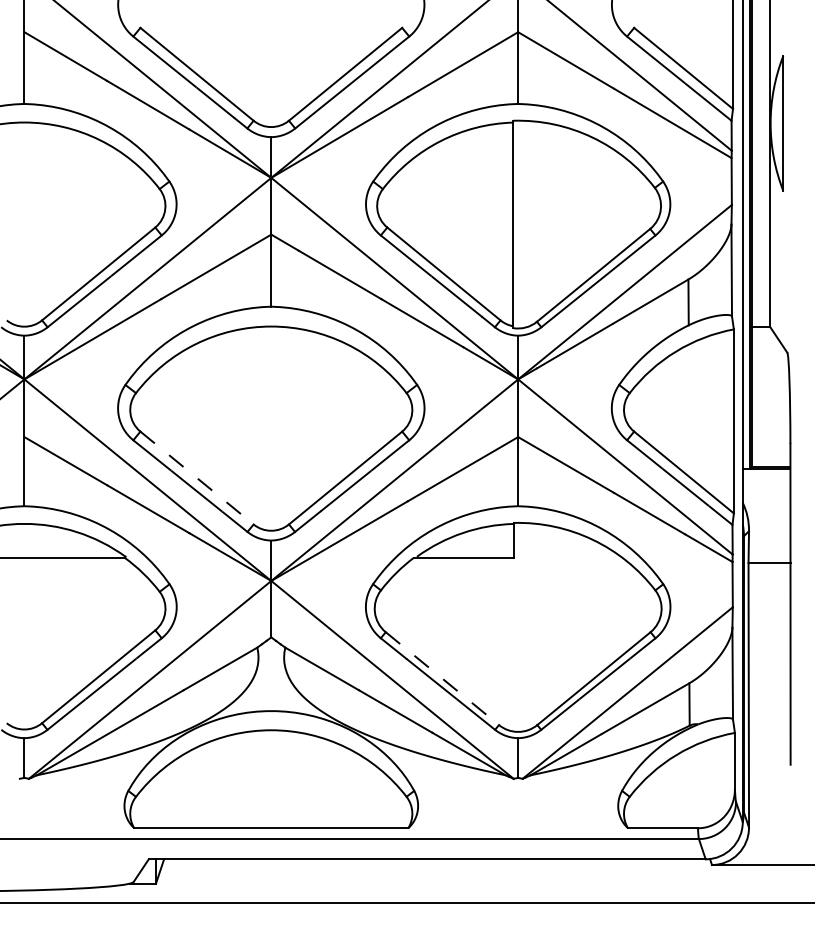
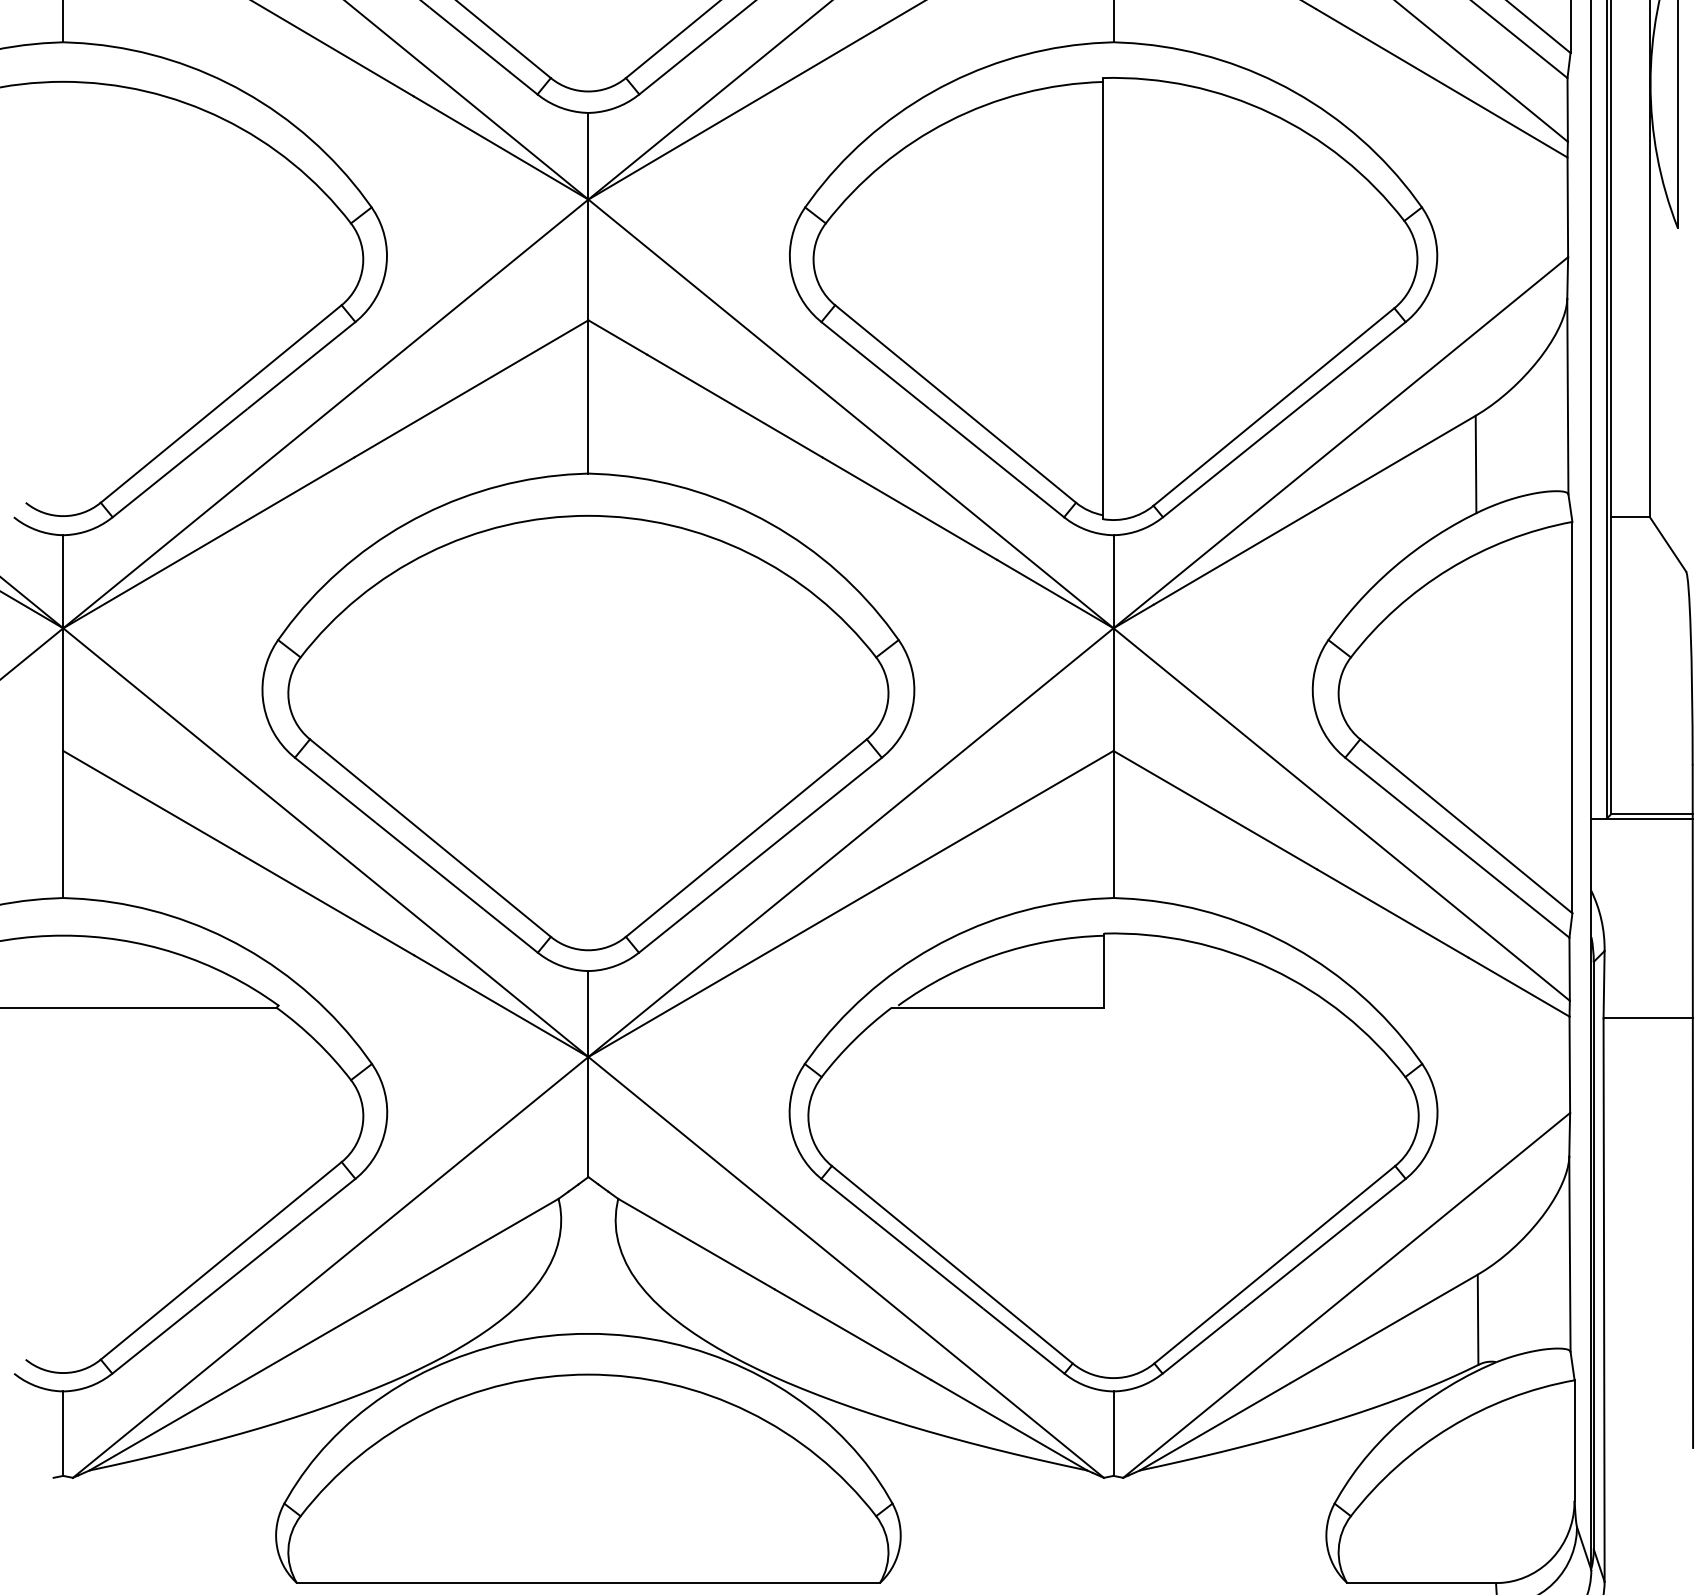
line: (197, 478) -> (431, 839), dashed -> solid
line: (442, 678) -> (952, 1264), dashed -> solid

